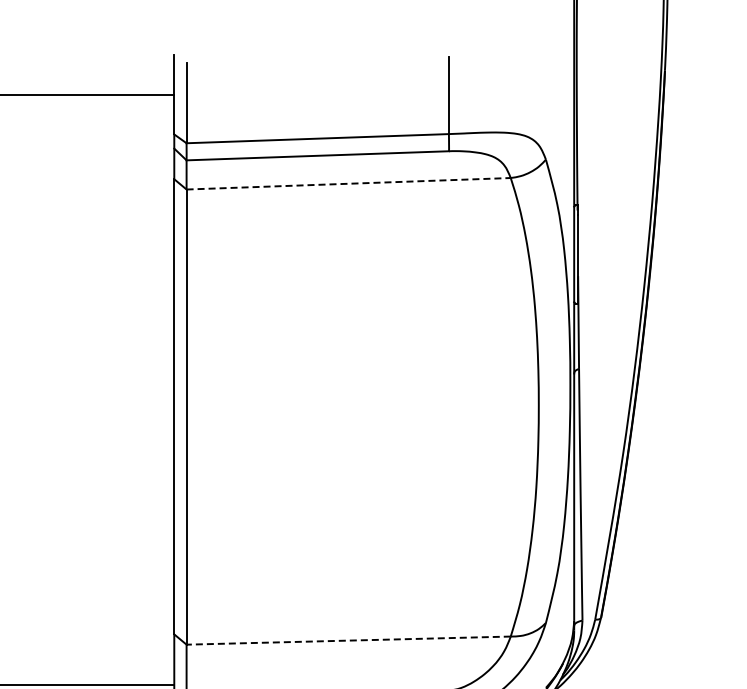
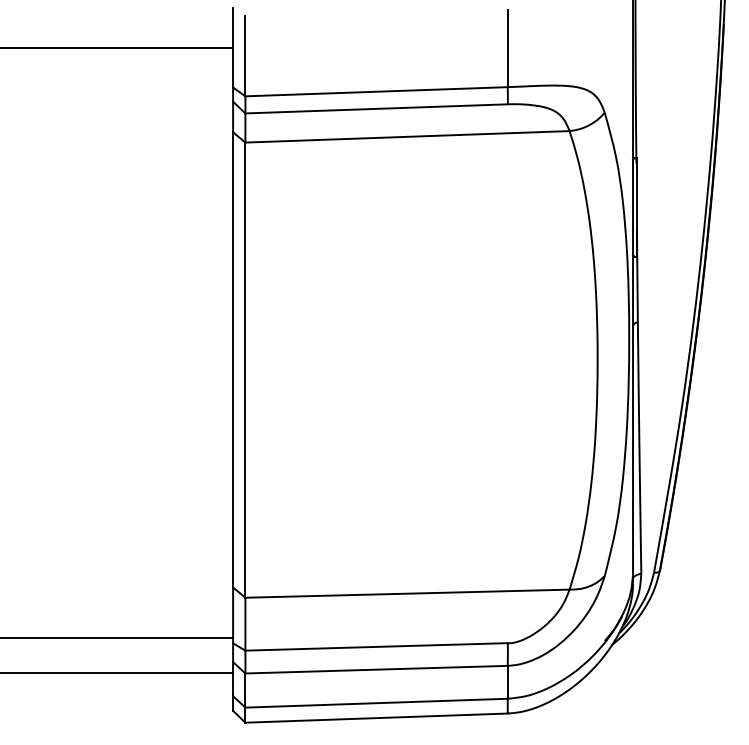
line: (348, 183) -> (407, 136), dashed -> solid
line: (348, 640) -> (407, 593), dashed -> solid

